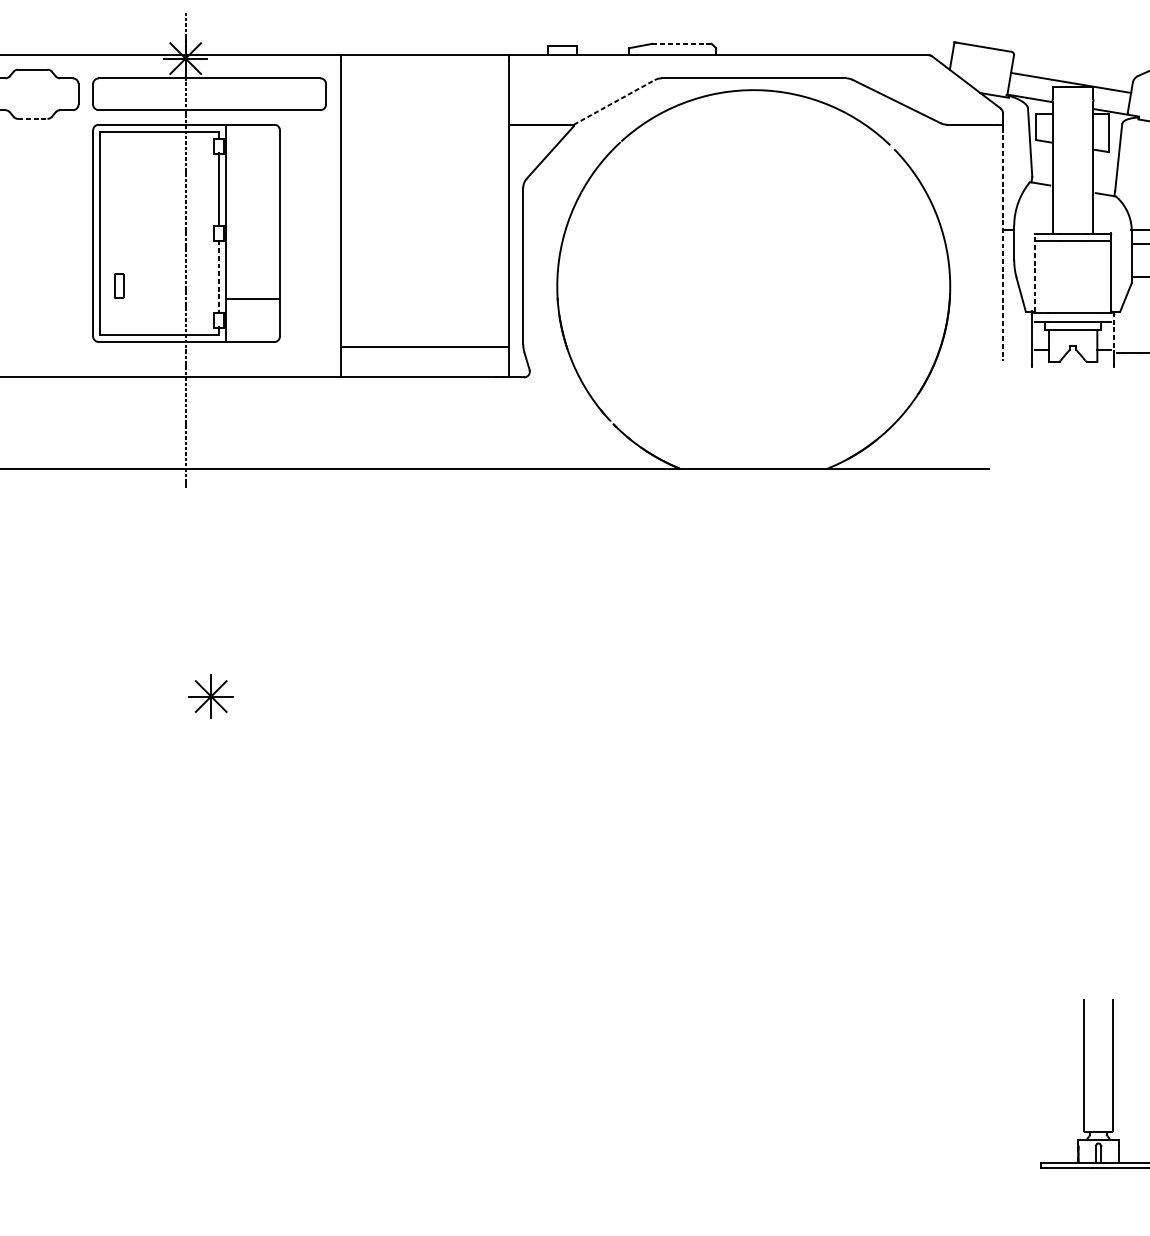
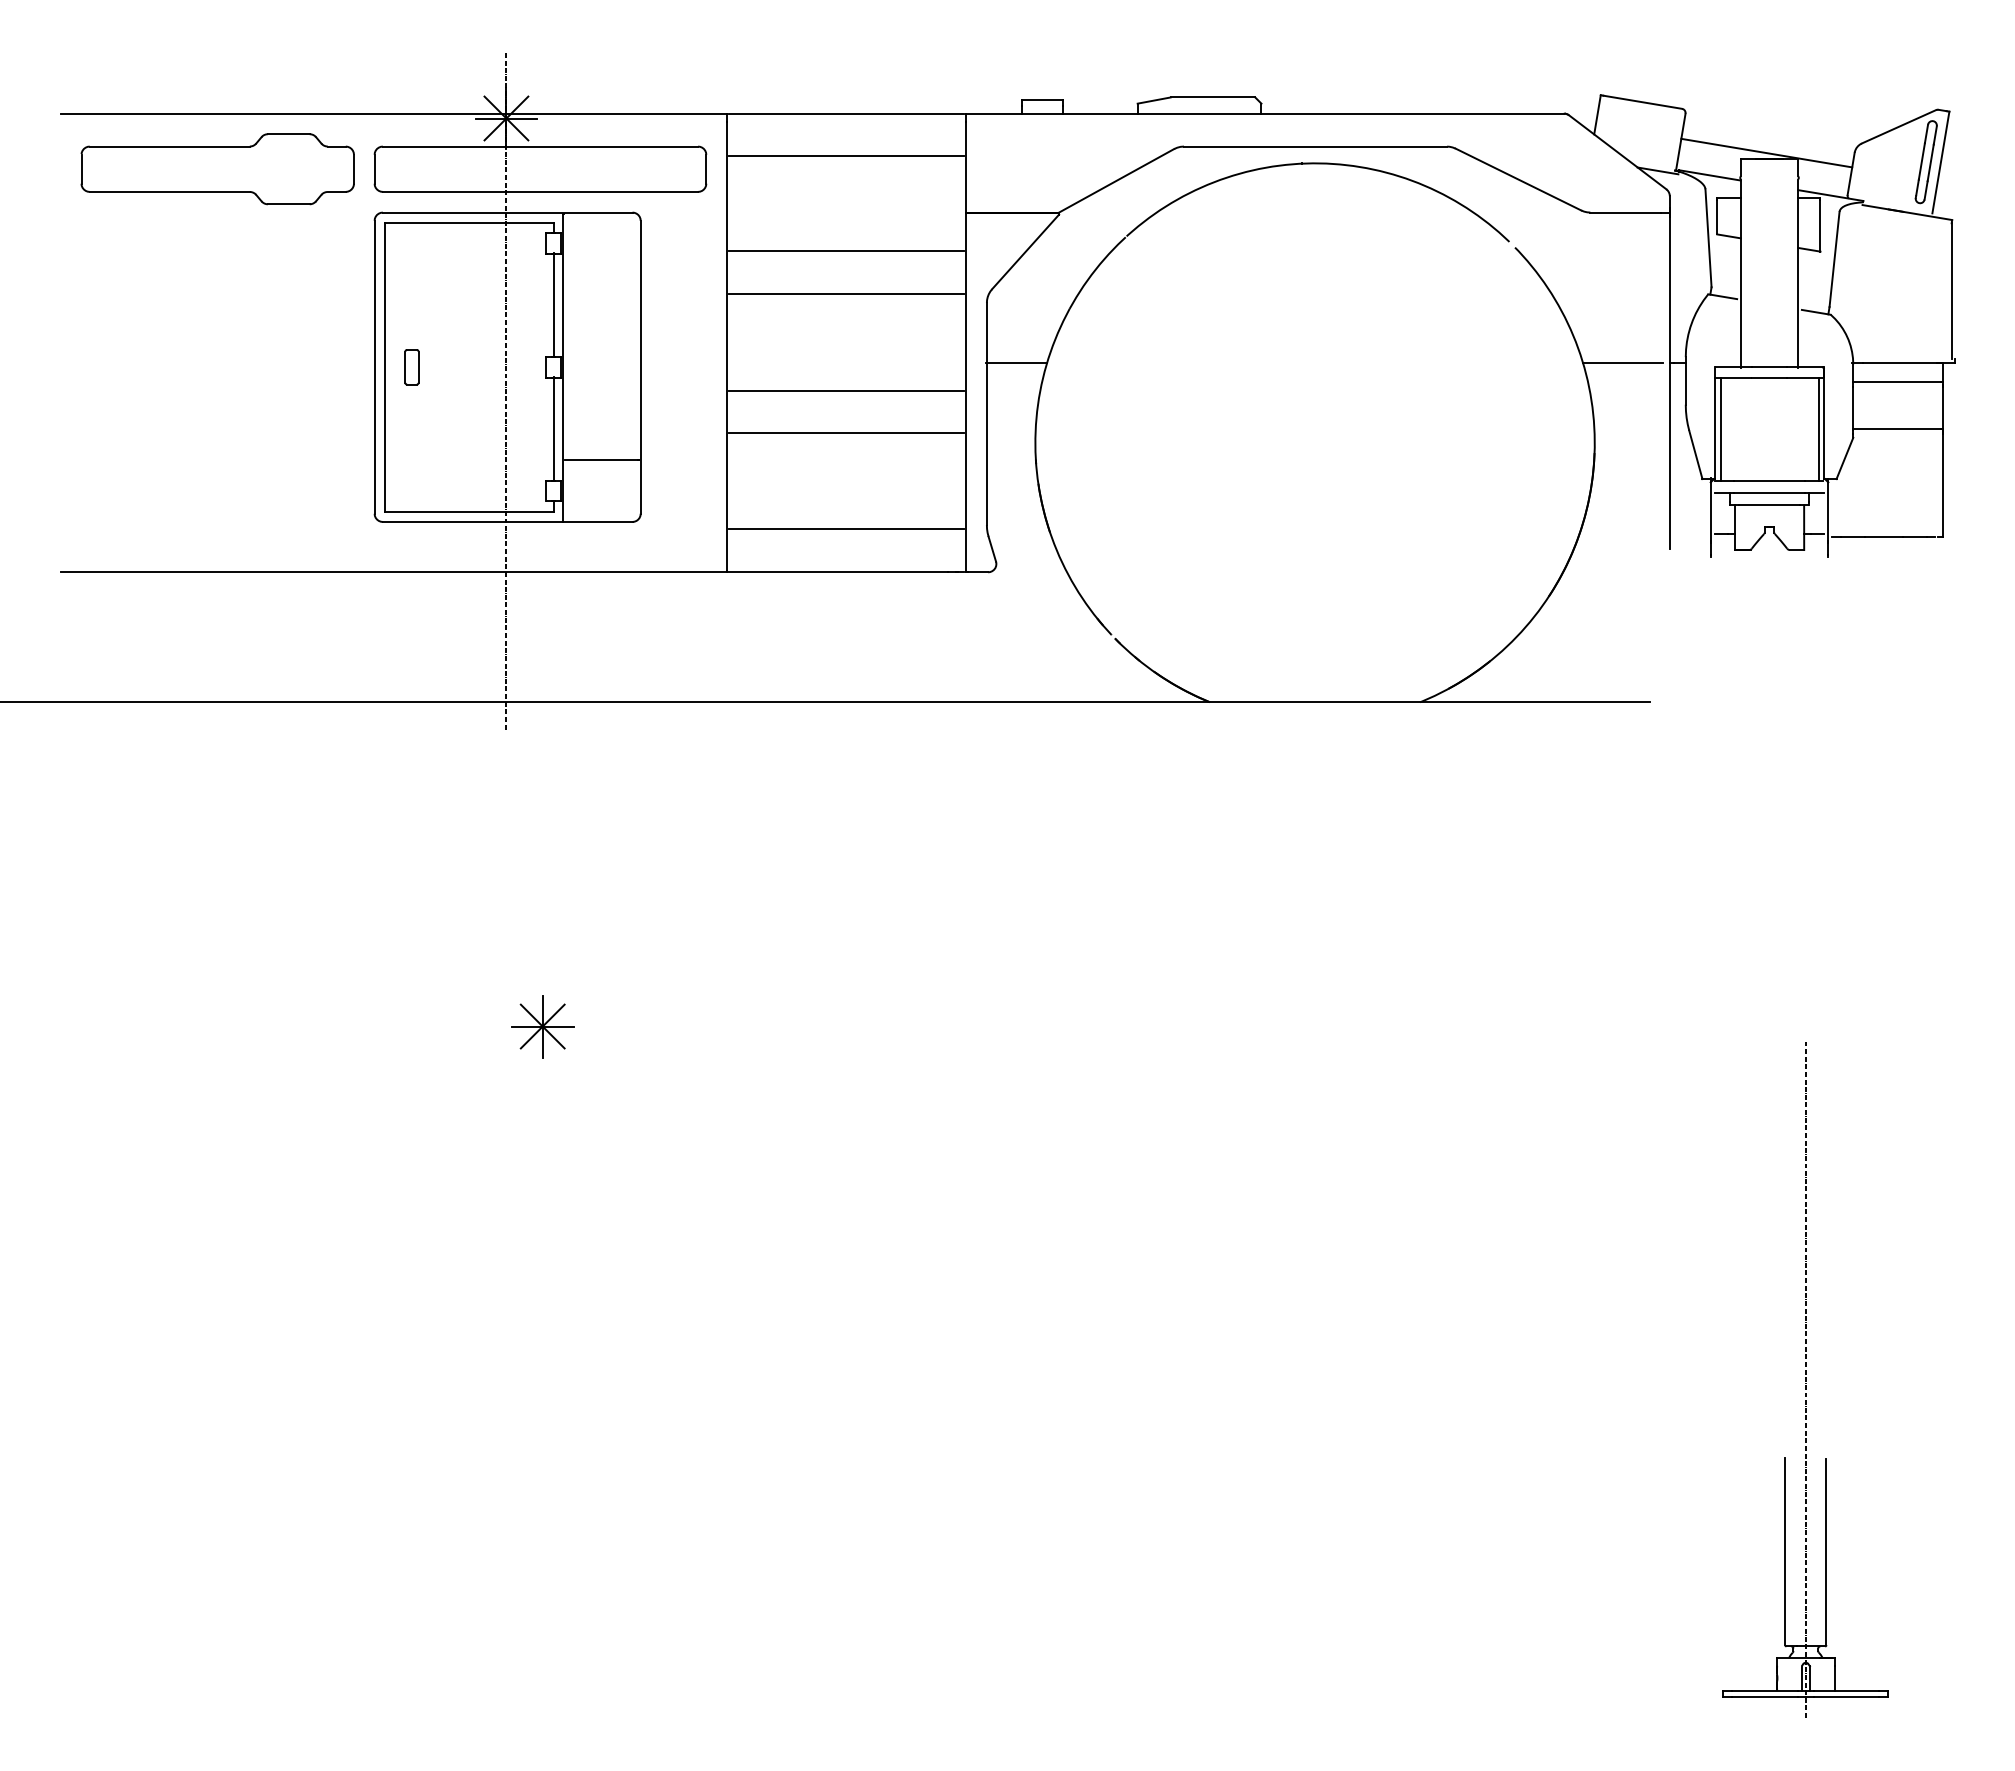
line: (682, 43) -> (1213, 97), dashed -> solid
line: (424, 85) -> (846, 156), added
line: (614, 102) -> (1116, 180), dashed -> solid
line: (32, 119) -> (288, 204), dashed -> solid
line: (424, 152) -> (846, 251), added
line: (424, 181) -> (846, 293), added
line: (544, 230) -> (1016, 362), added
line: (969, 230) -> (1622, 362), added
line: (1003, 244) -> (1670, 383), dashed -> solid
line: (424, 249) -> (846, 390), added
line: (1034, 272) -> (1714, 422), dashed -> solid
line: (219, 276) -> (554, 428), dashed -> solid
line: (1038, 276) -> (1720, 428), added
line: (1107, 276) -> (1818, 428), added
line: (424, 279) -> (846, 433), added
part: (119, 286) -> (411, 367), moved
line: (1114, 334) -> (1828, 511), dashed -> solid
line: (1098, 945) -> (1805, 1380), added

